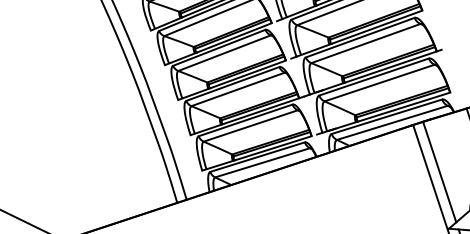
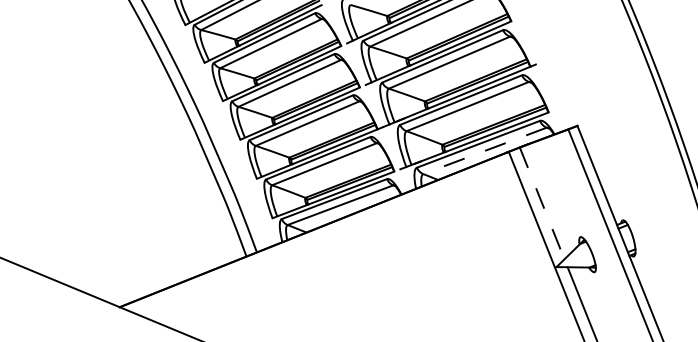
line: (392, 122) -> (485, 150), solid -> dashed
line: (439, 172) -> (542, 203), solid -> dashed

